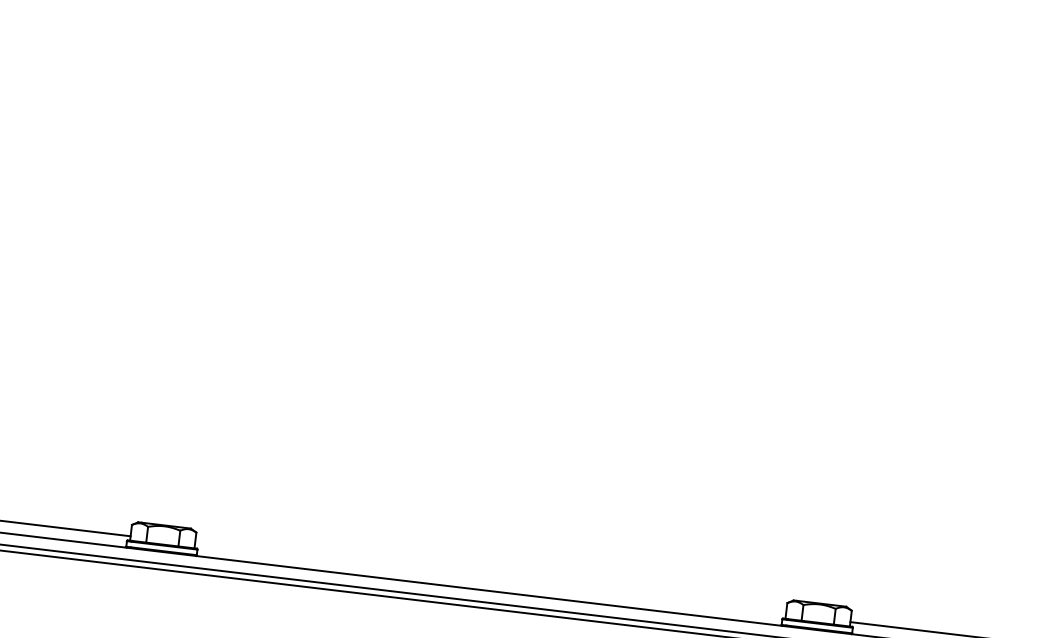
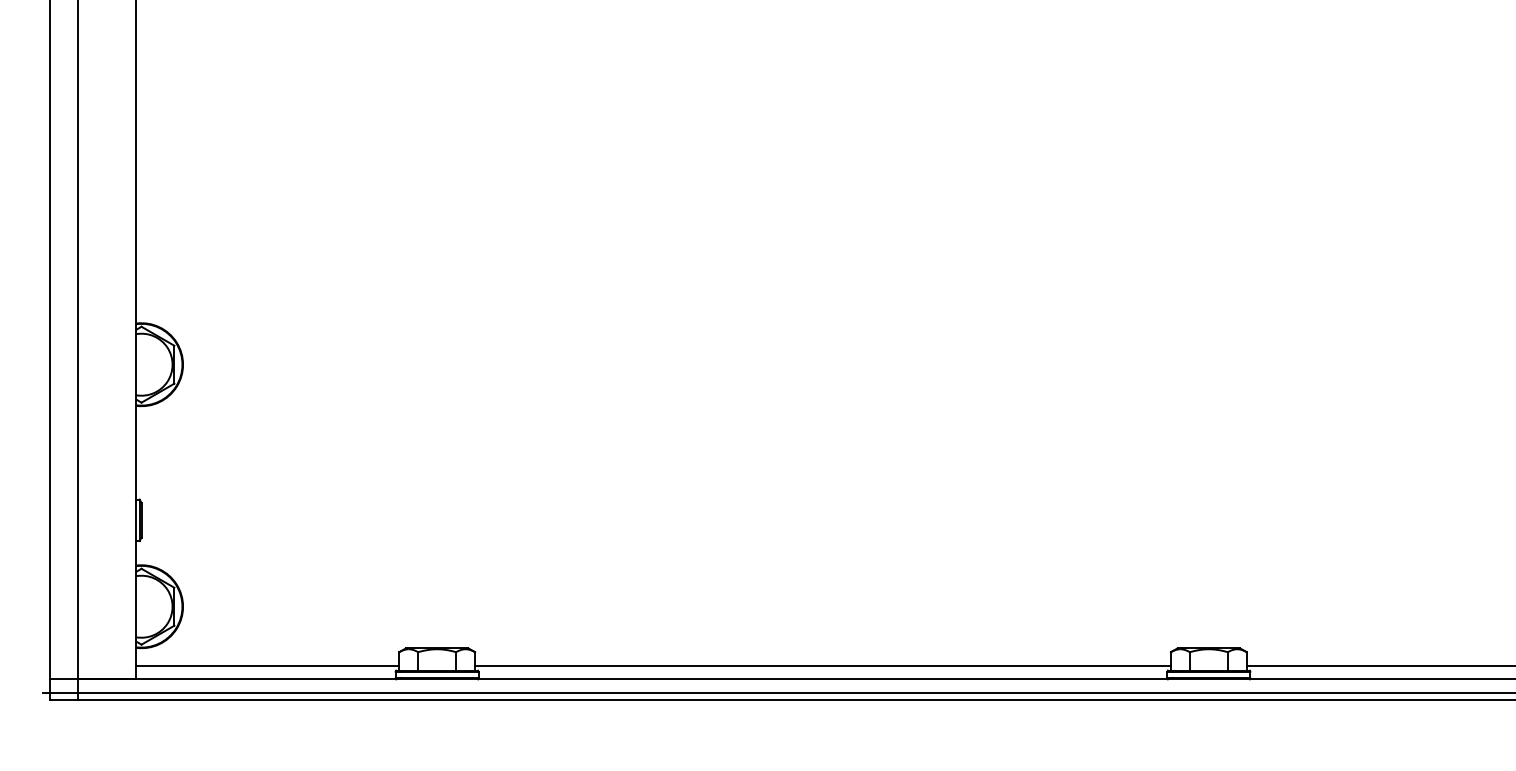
line: (490, 579) -> (822, 665), added

